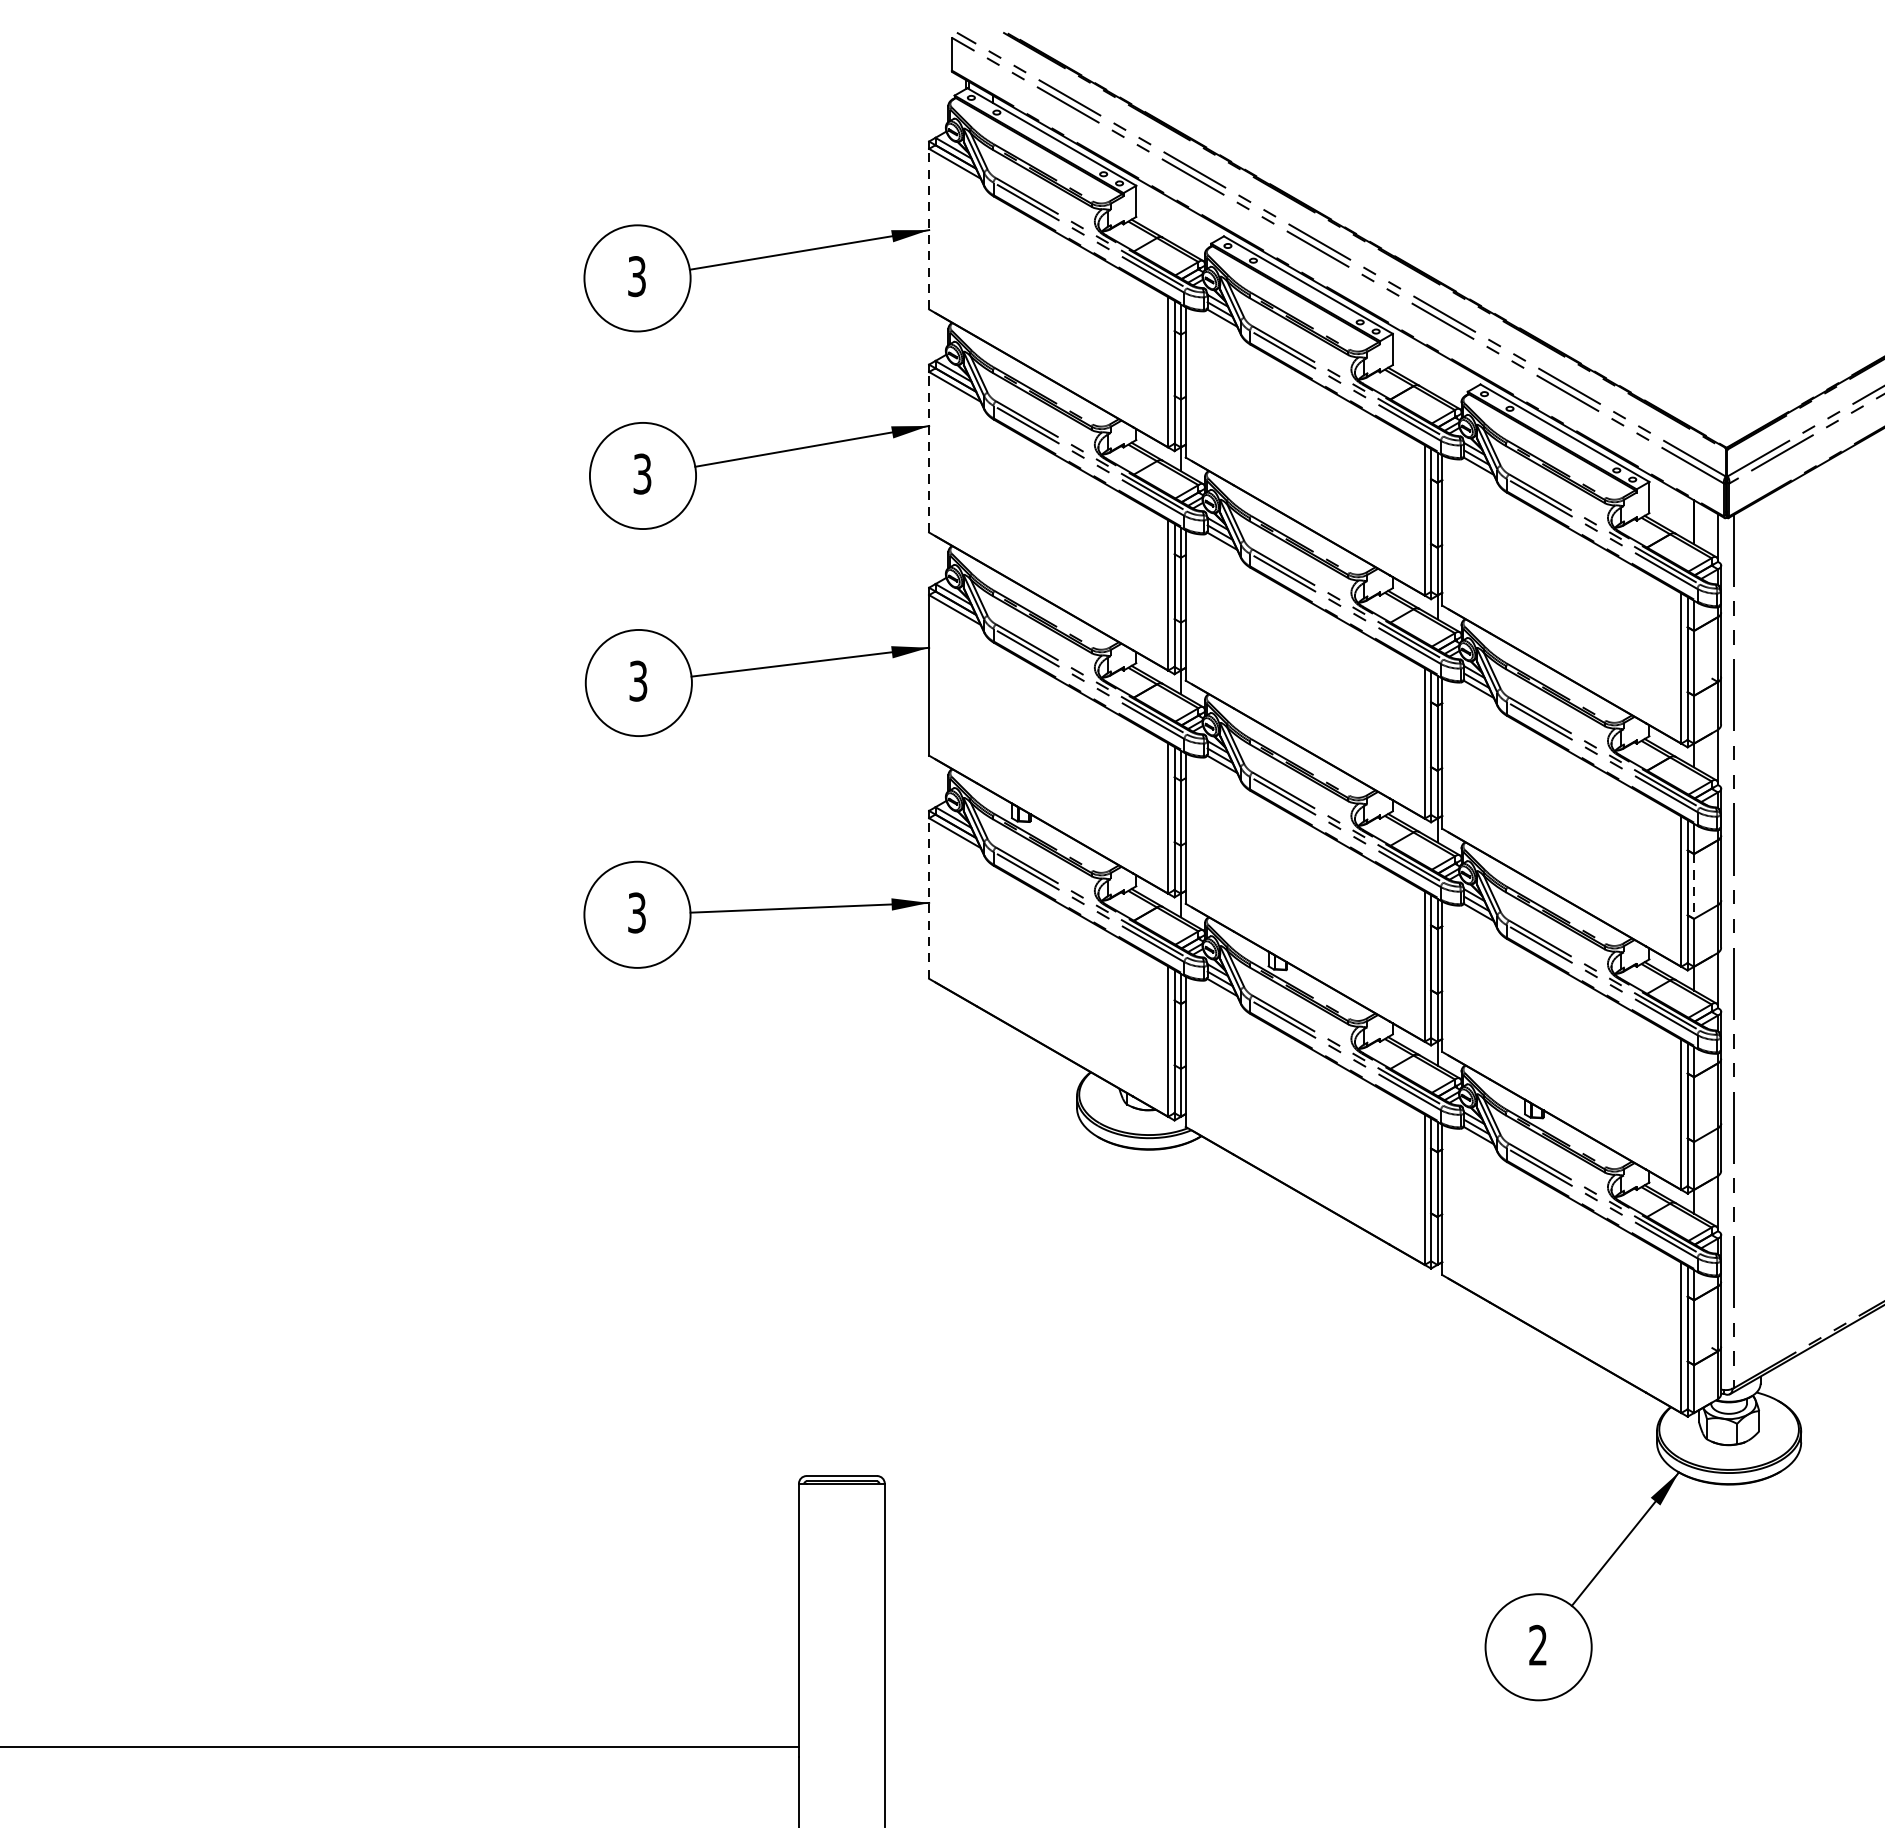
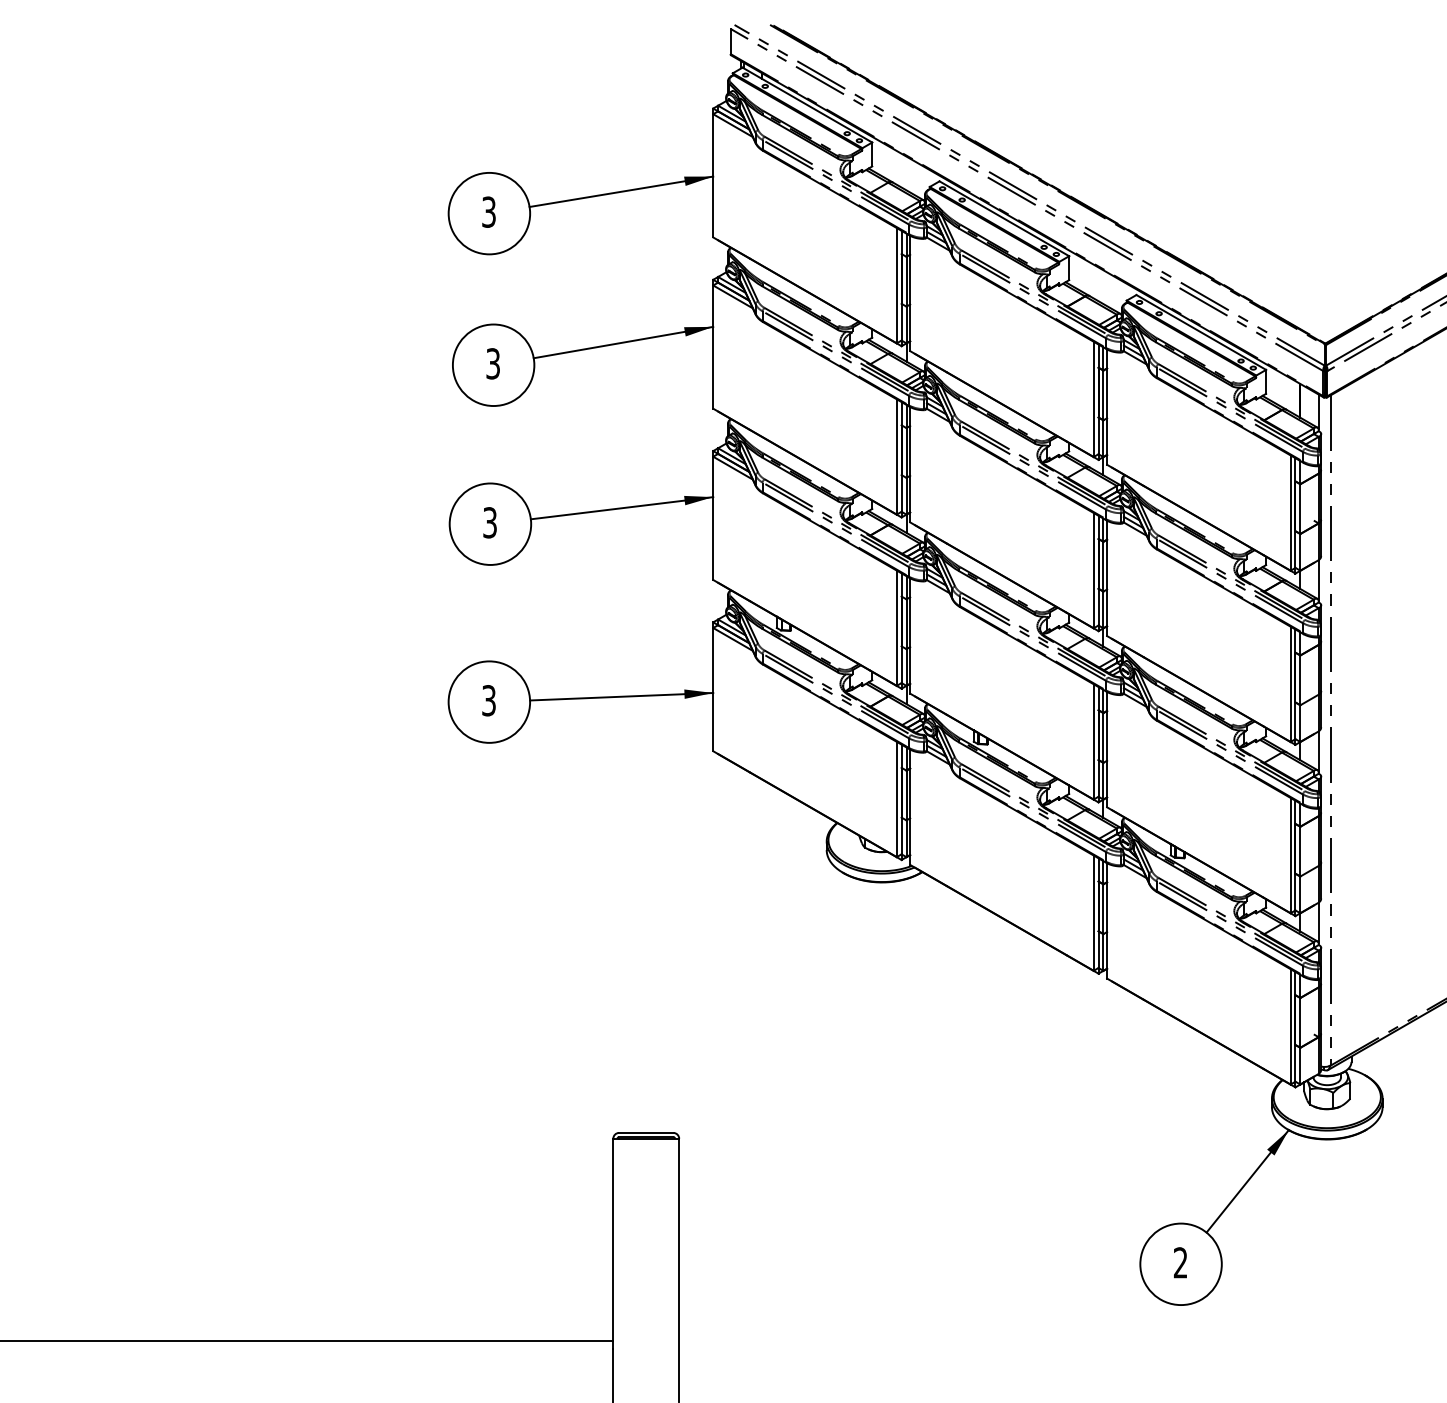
line: (929, 228) -> (713, 175), dashed -> solid
line: (929, 452) -> (713, 347), dashed -> solid
line: (1694, 886) -> (1300, 680), dashed -> solid
line: (929, 898) -> (713, 689), dashed -> solid

